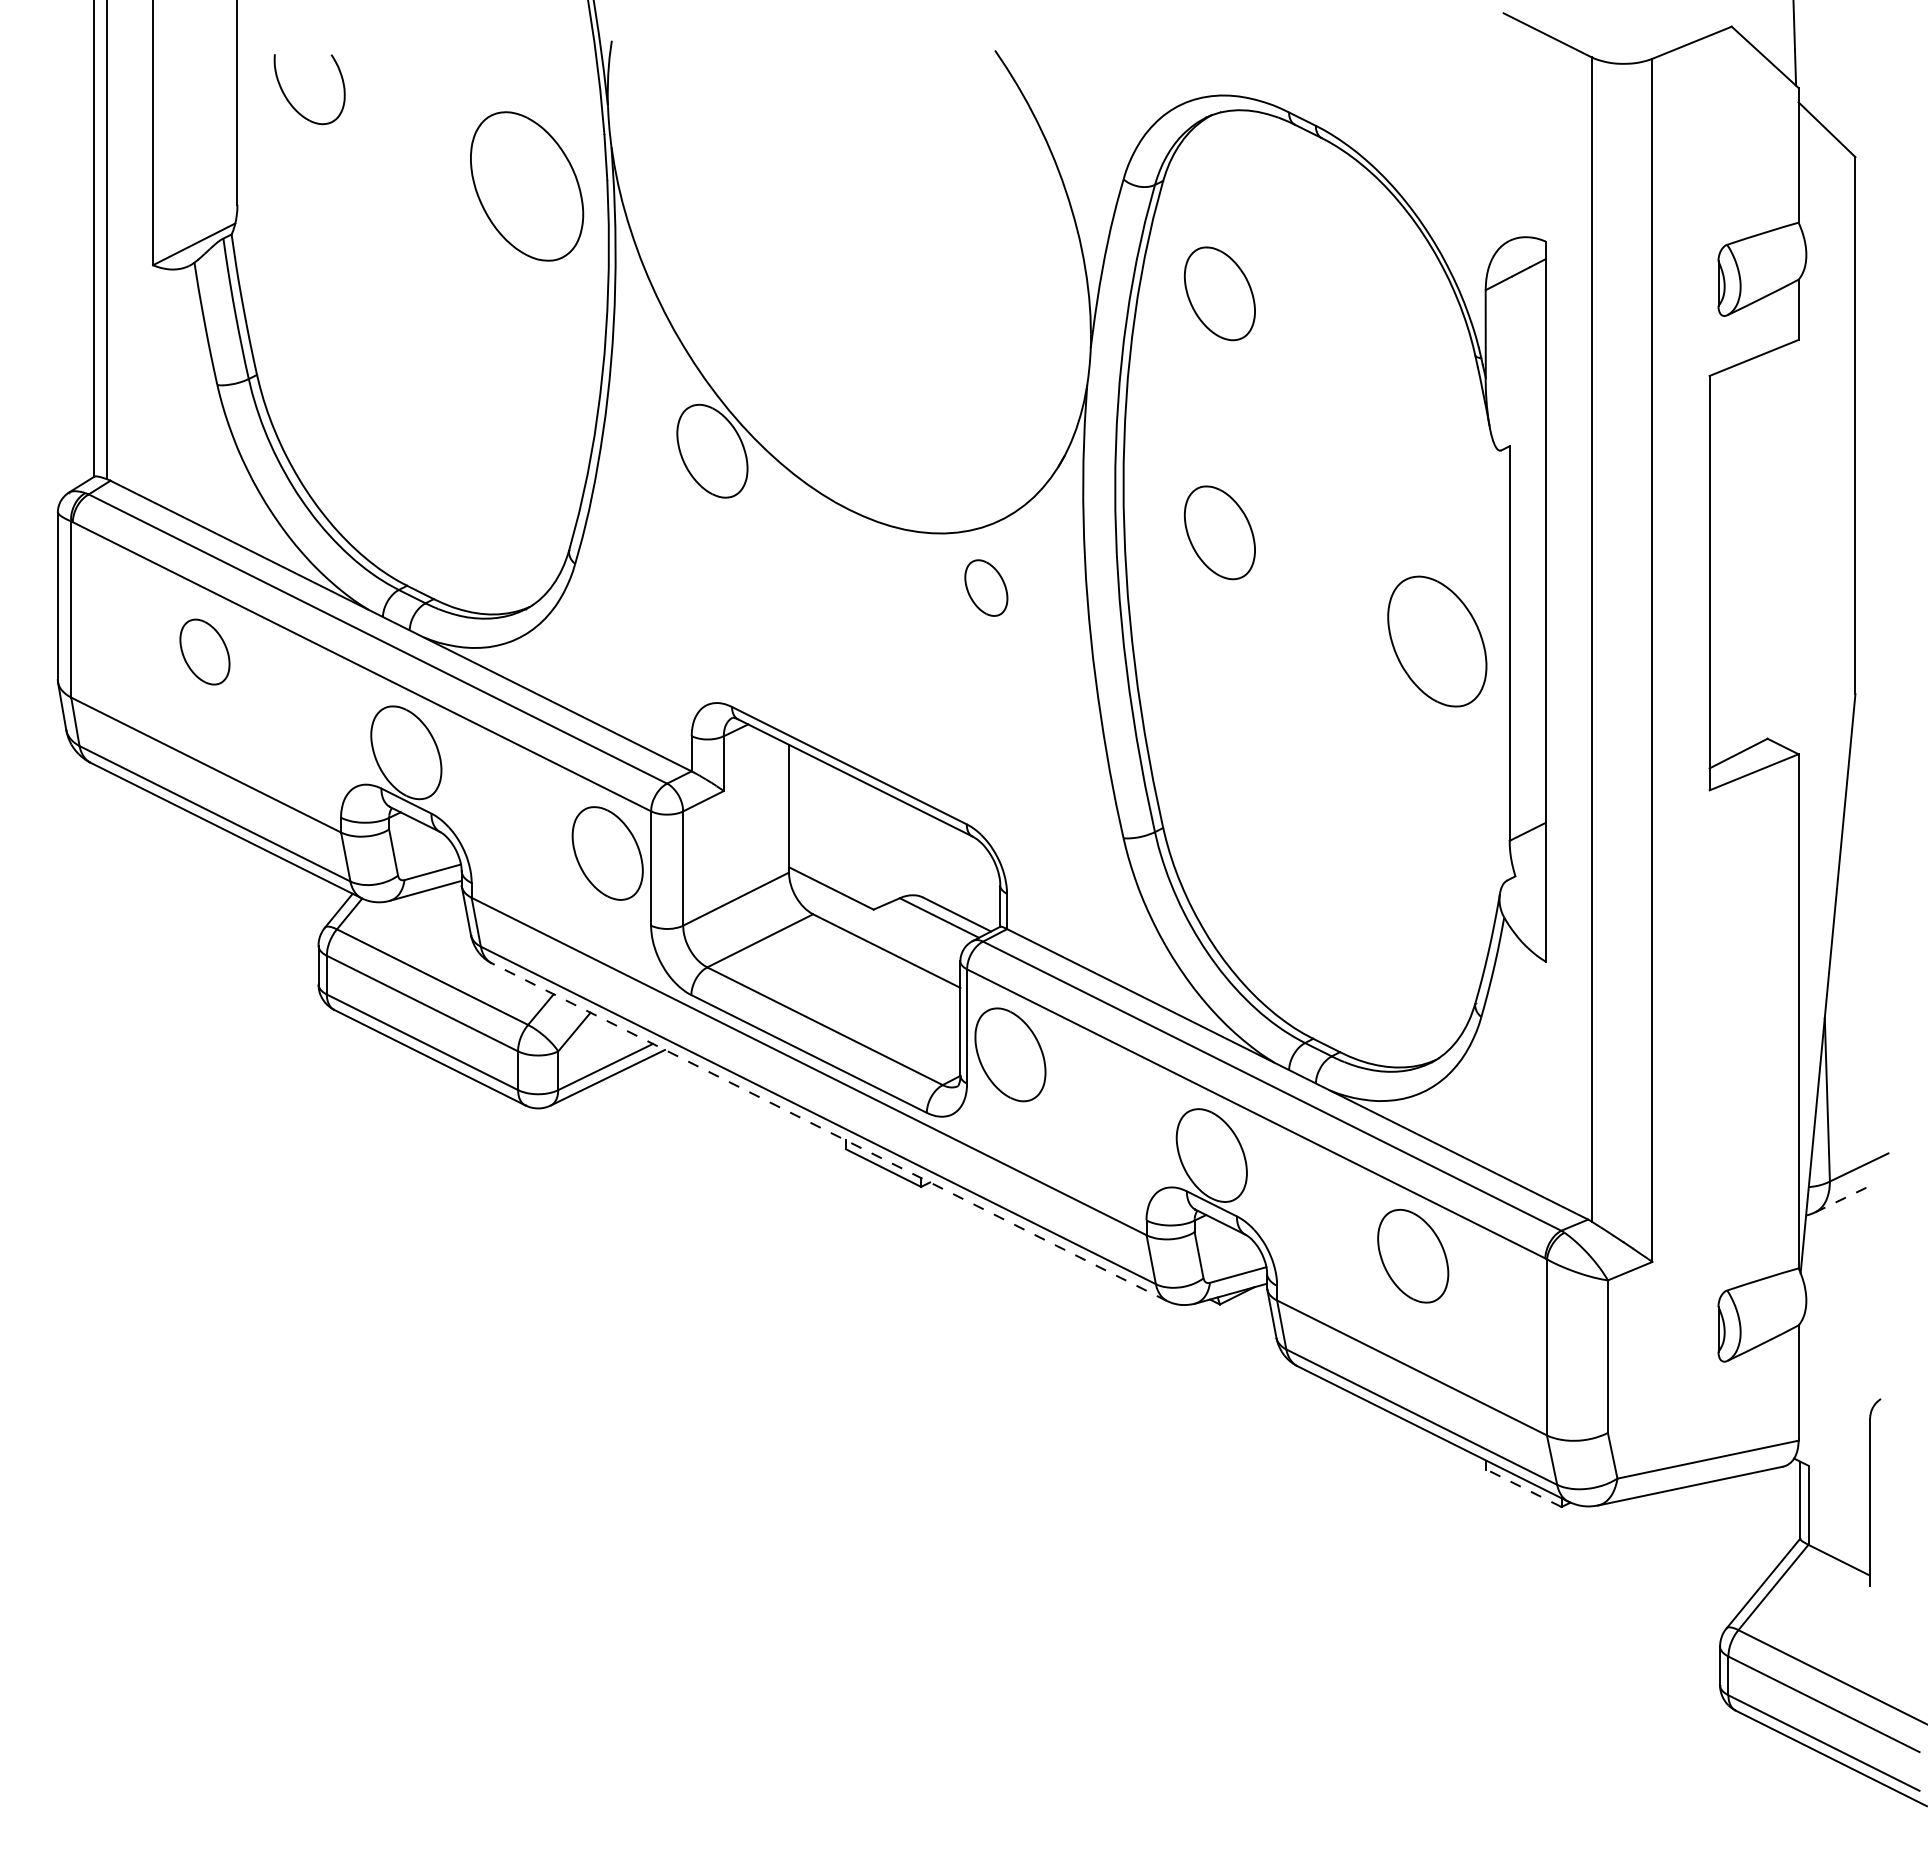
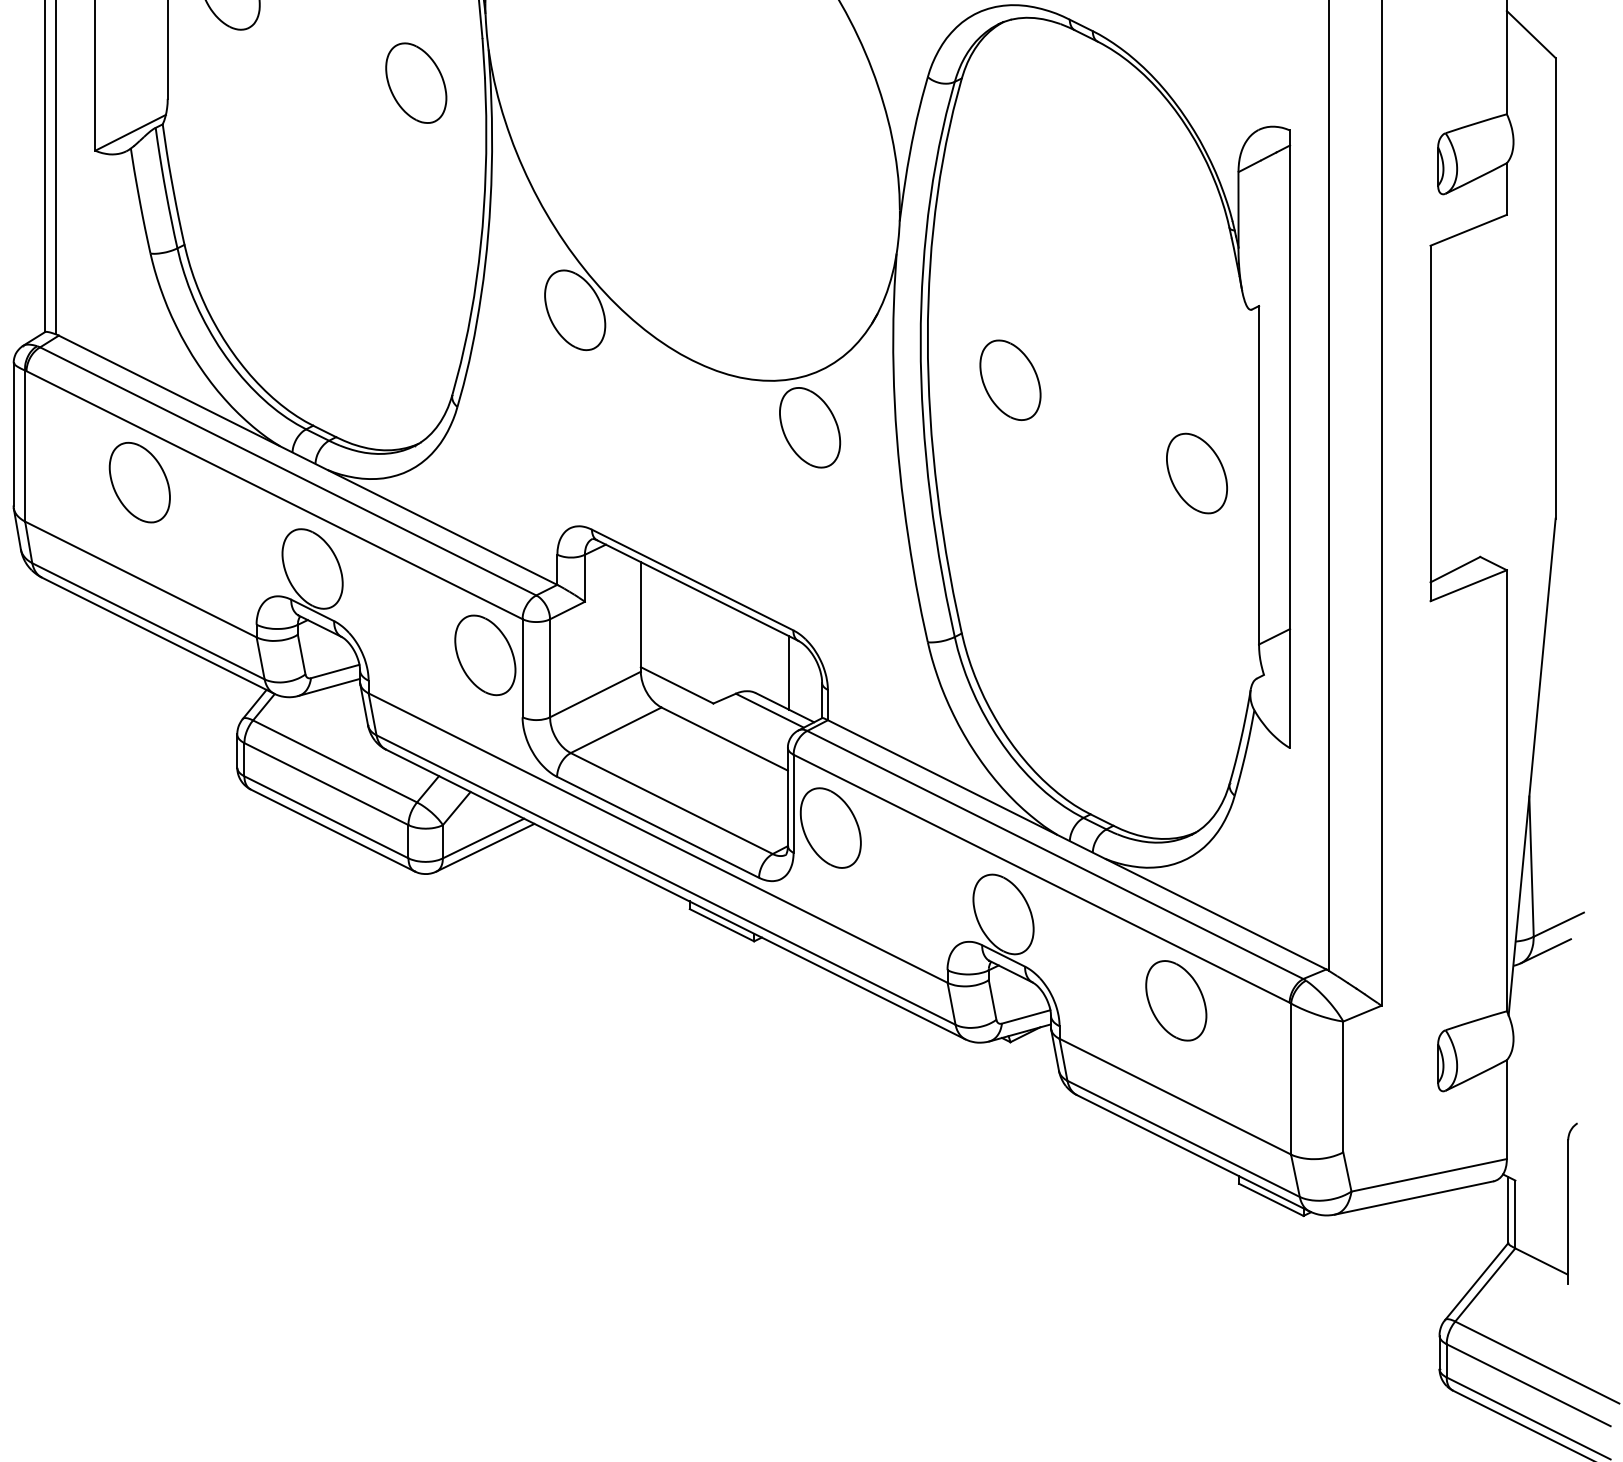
part: (527, 186) -> (416, 83), size x0.62
part: (1219, 293) -> (1010, 174), removed
part: (986, 587) -> (810, 427), size x1.67
part: (1437, 641) -> (1197, 473), size x0.71
part: (204, 651) -> (139, 482), size x1.43
line: (962, 874) -> (789, 673), added
line: (829, 1132) -> (675, 894), dashed -> solid
line: (1844, 1198) -> (1546, 951), dashed -> solid
line: (1523, 1488) -> (1270, 1200), dashed -> solid

